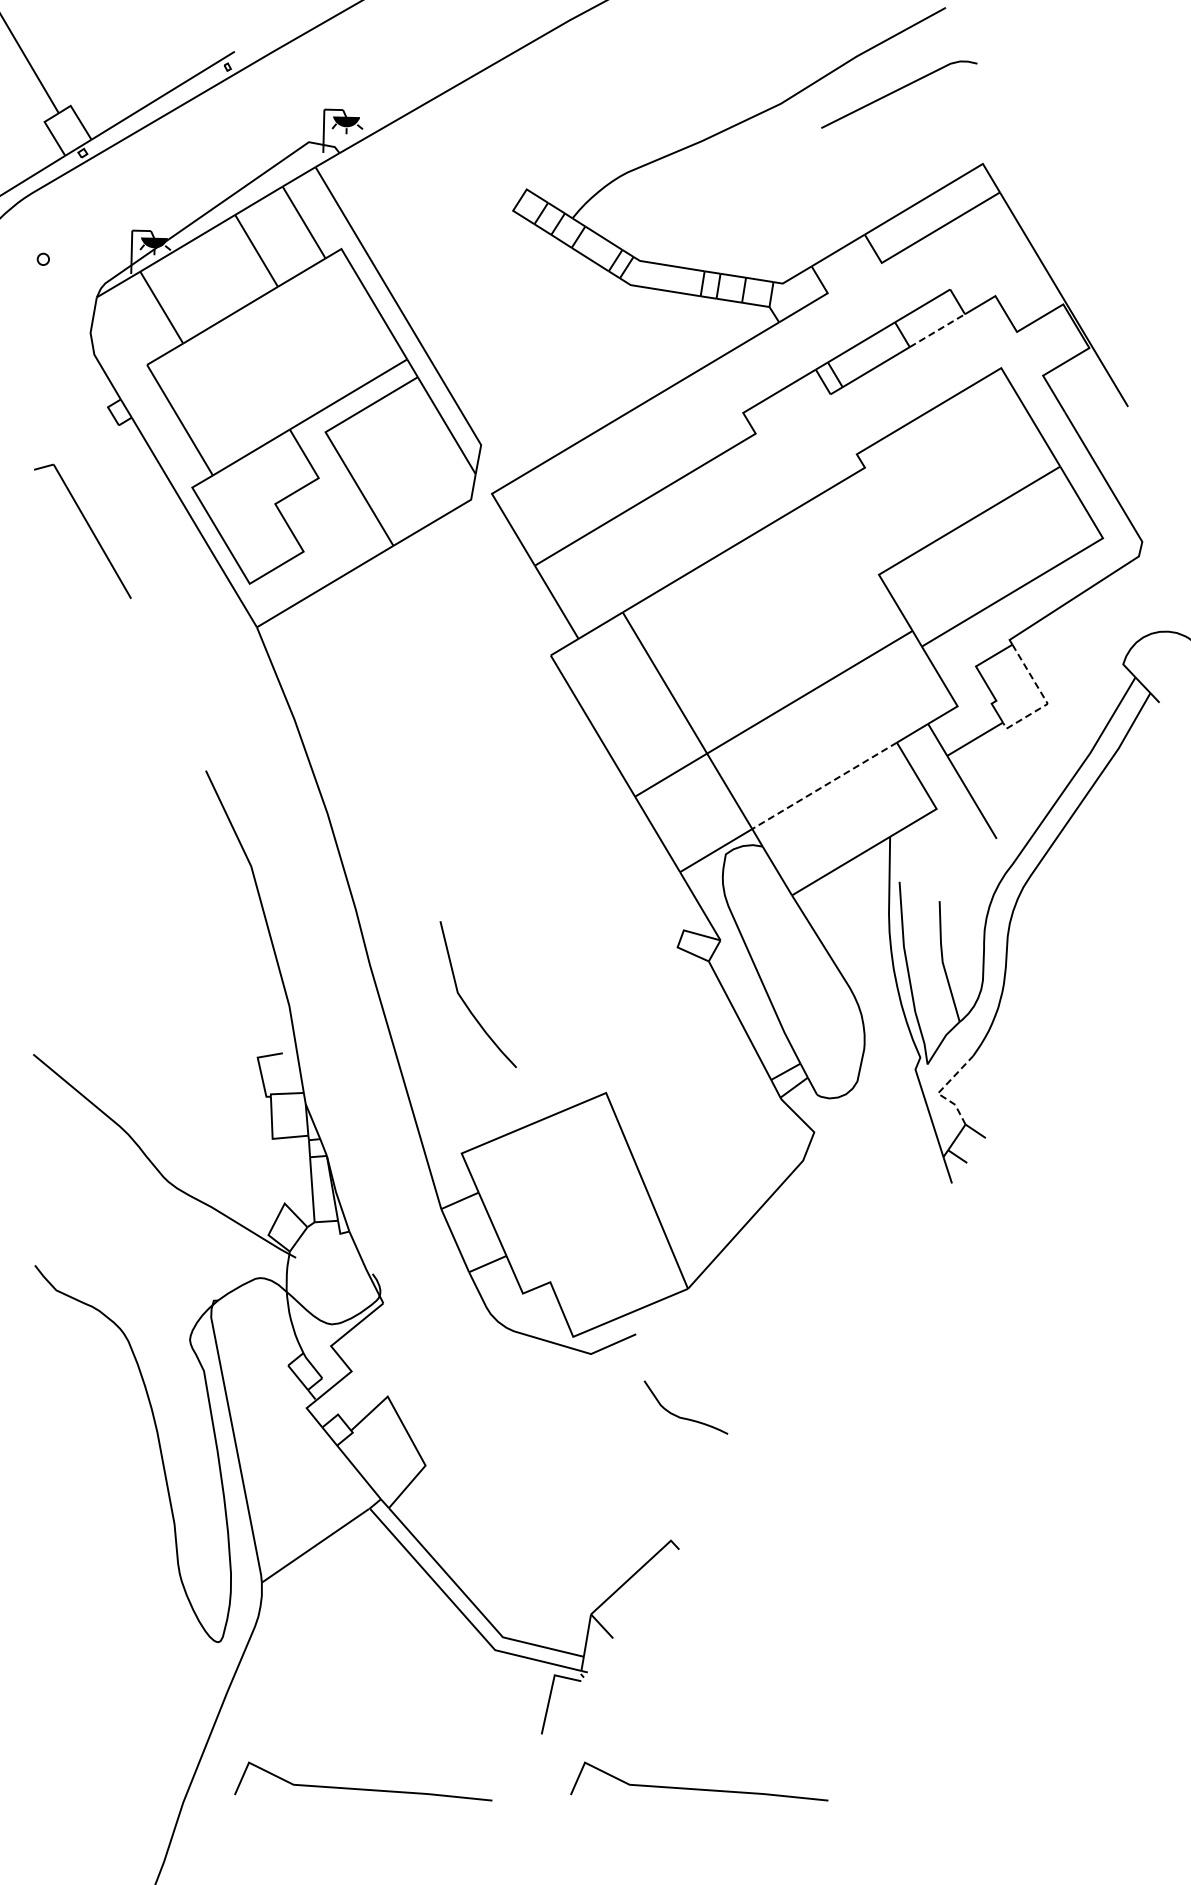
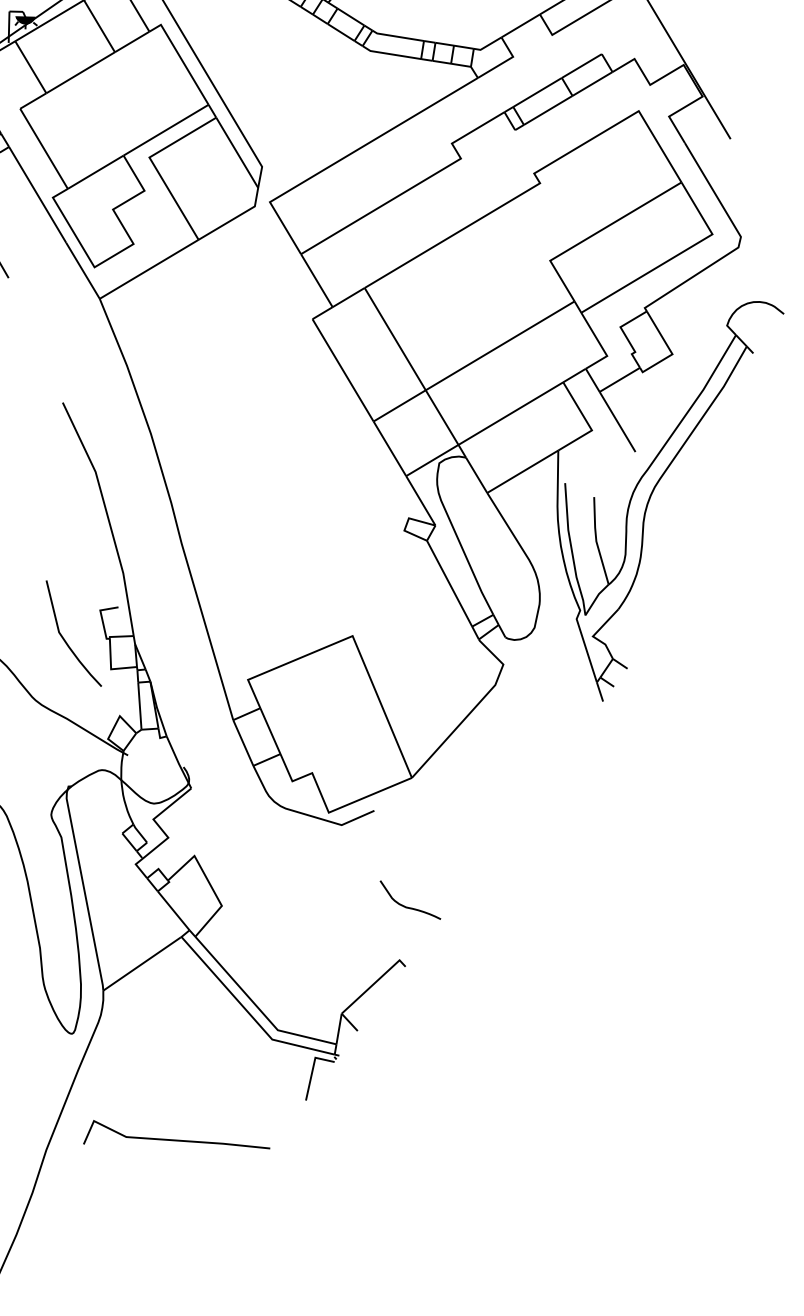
line: (937, 330) -> (592, 83), dashed -> solid
line: (1045, 699) -> (670, 351), dashed -> solid
line: (824, 786) -> (510, 414), dashed -> solid
curve: (466, 1003) -> (65, 640), moved
line: (940, 1091) -> (594, 634), dashed -> solid
curve: (684, 1417) -> (409, 907), moved
line: (699, 1788) -> (420, 1139), removed

